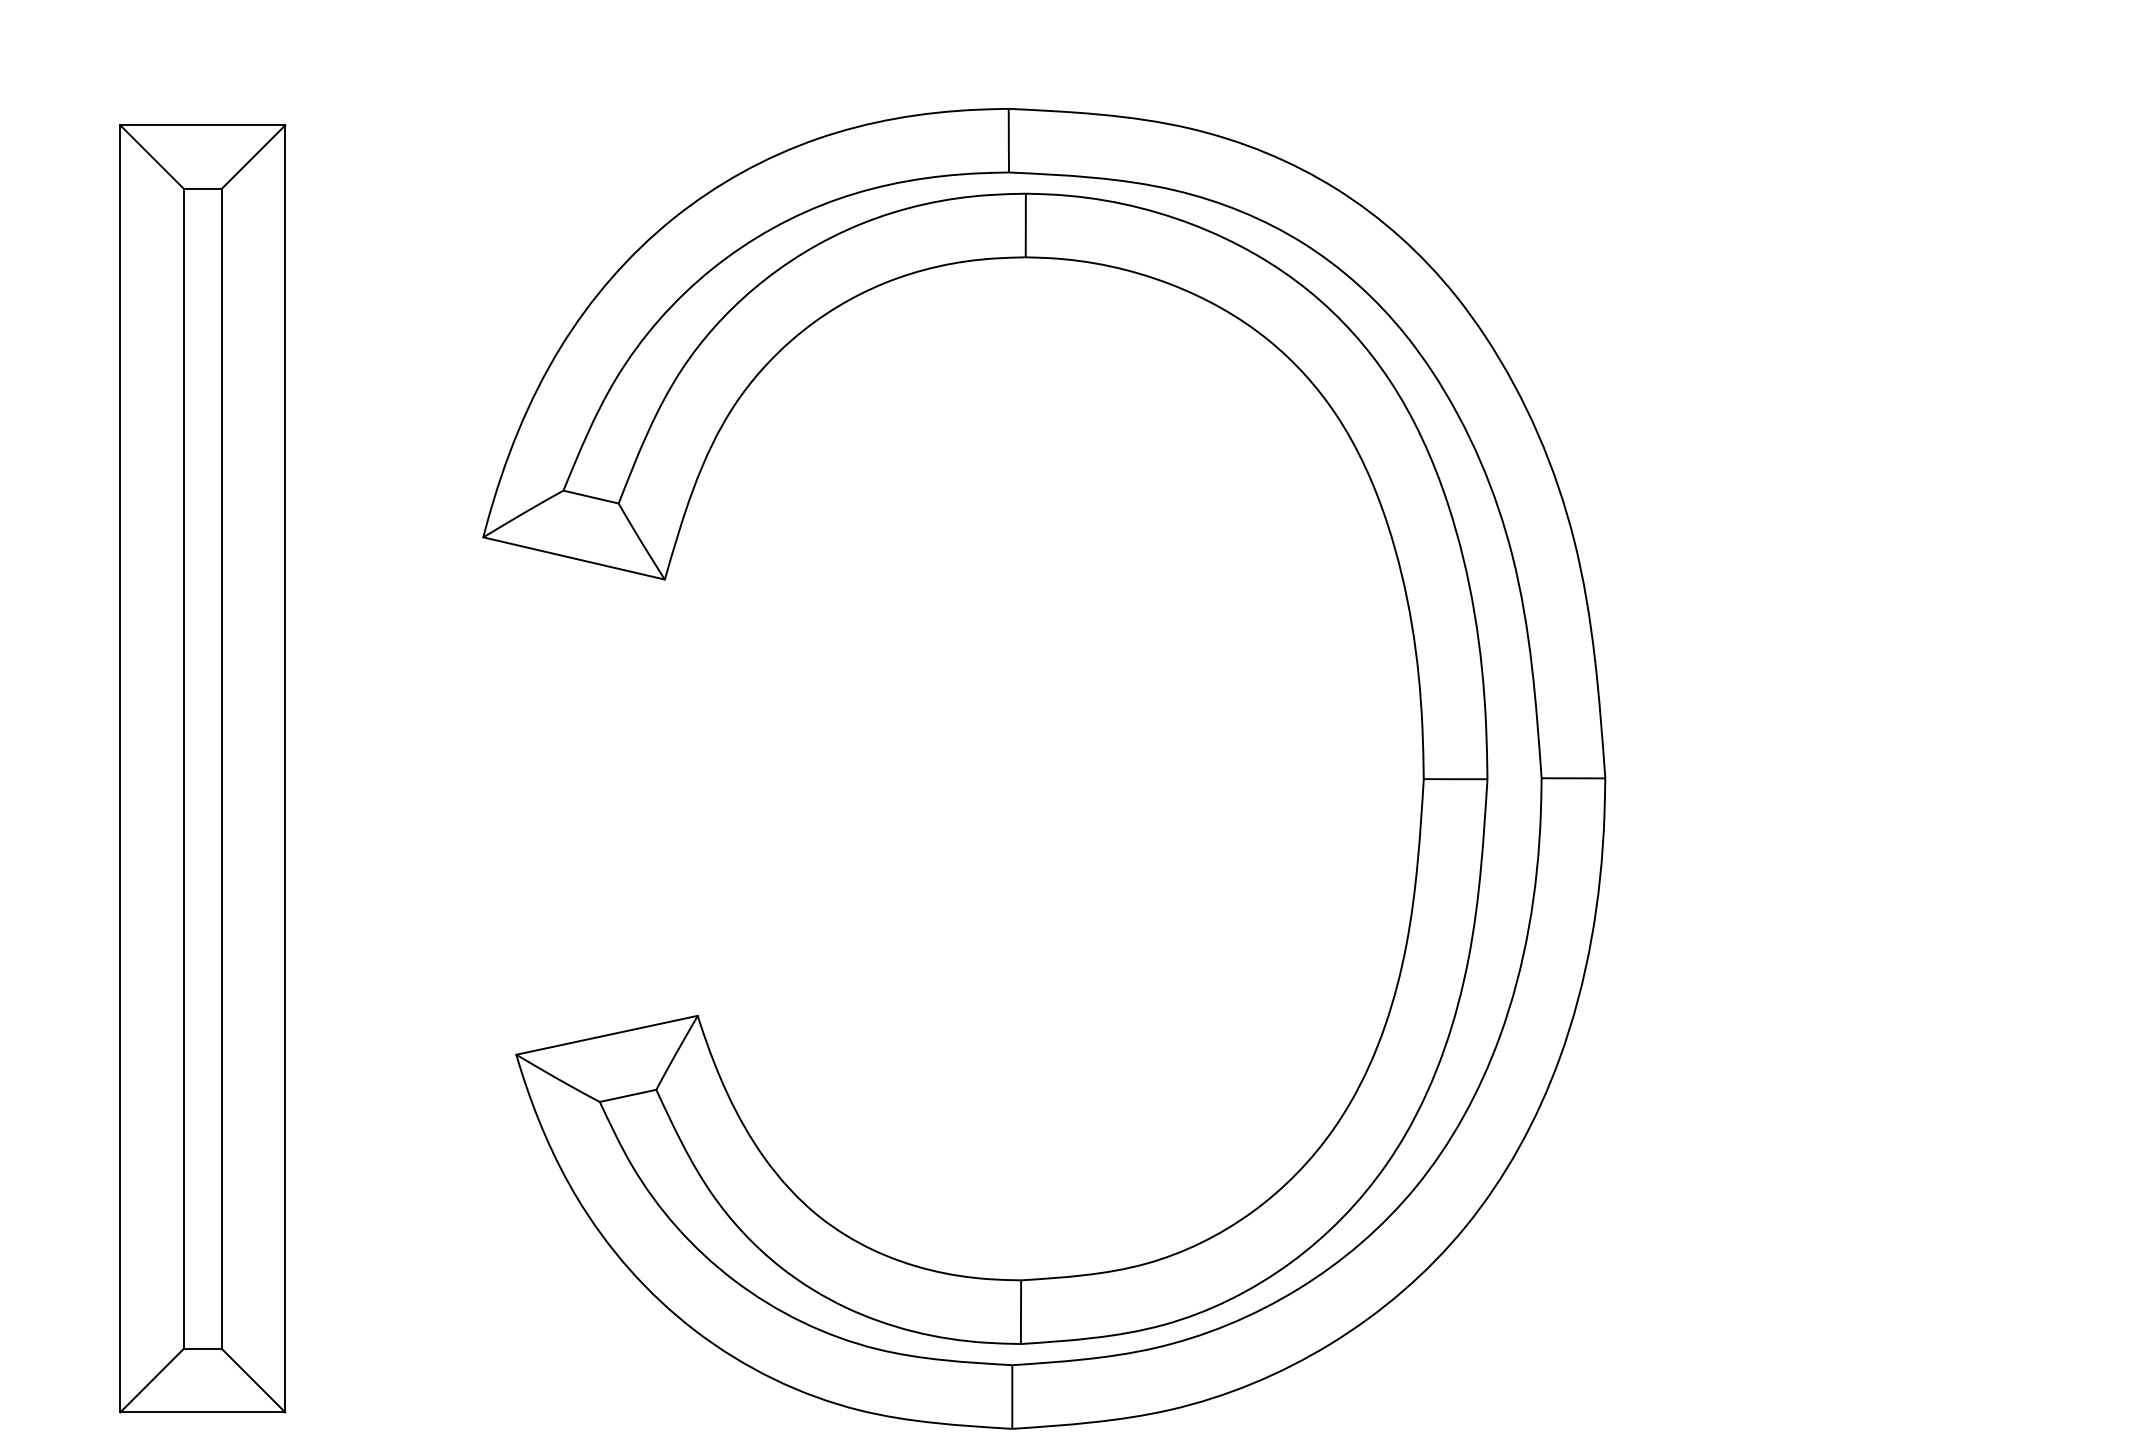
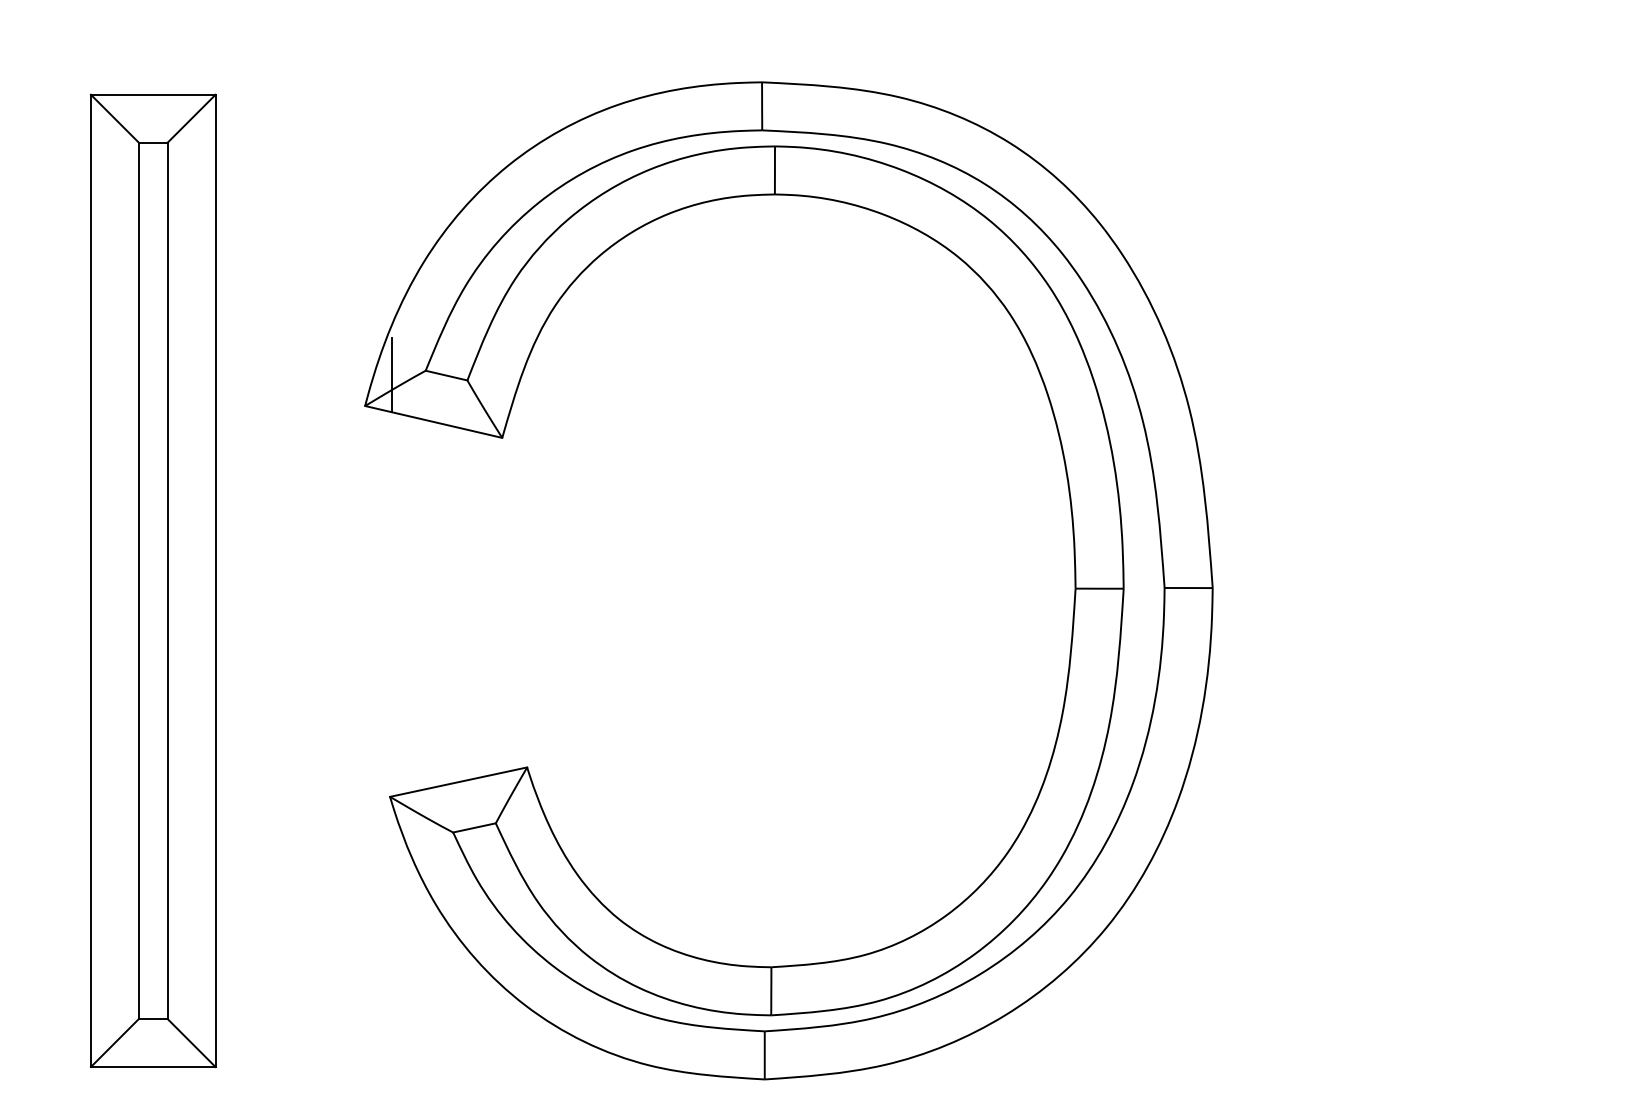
line: (518, 496) -> (391, 375), added

